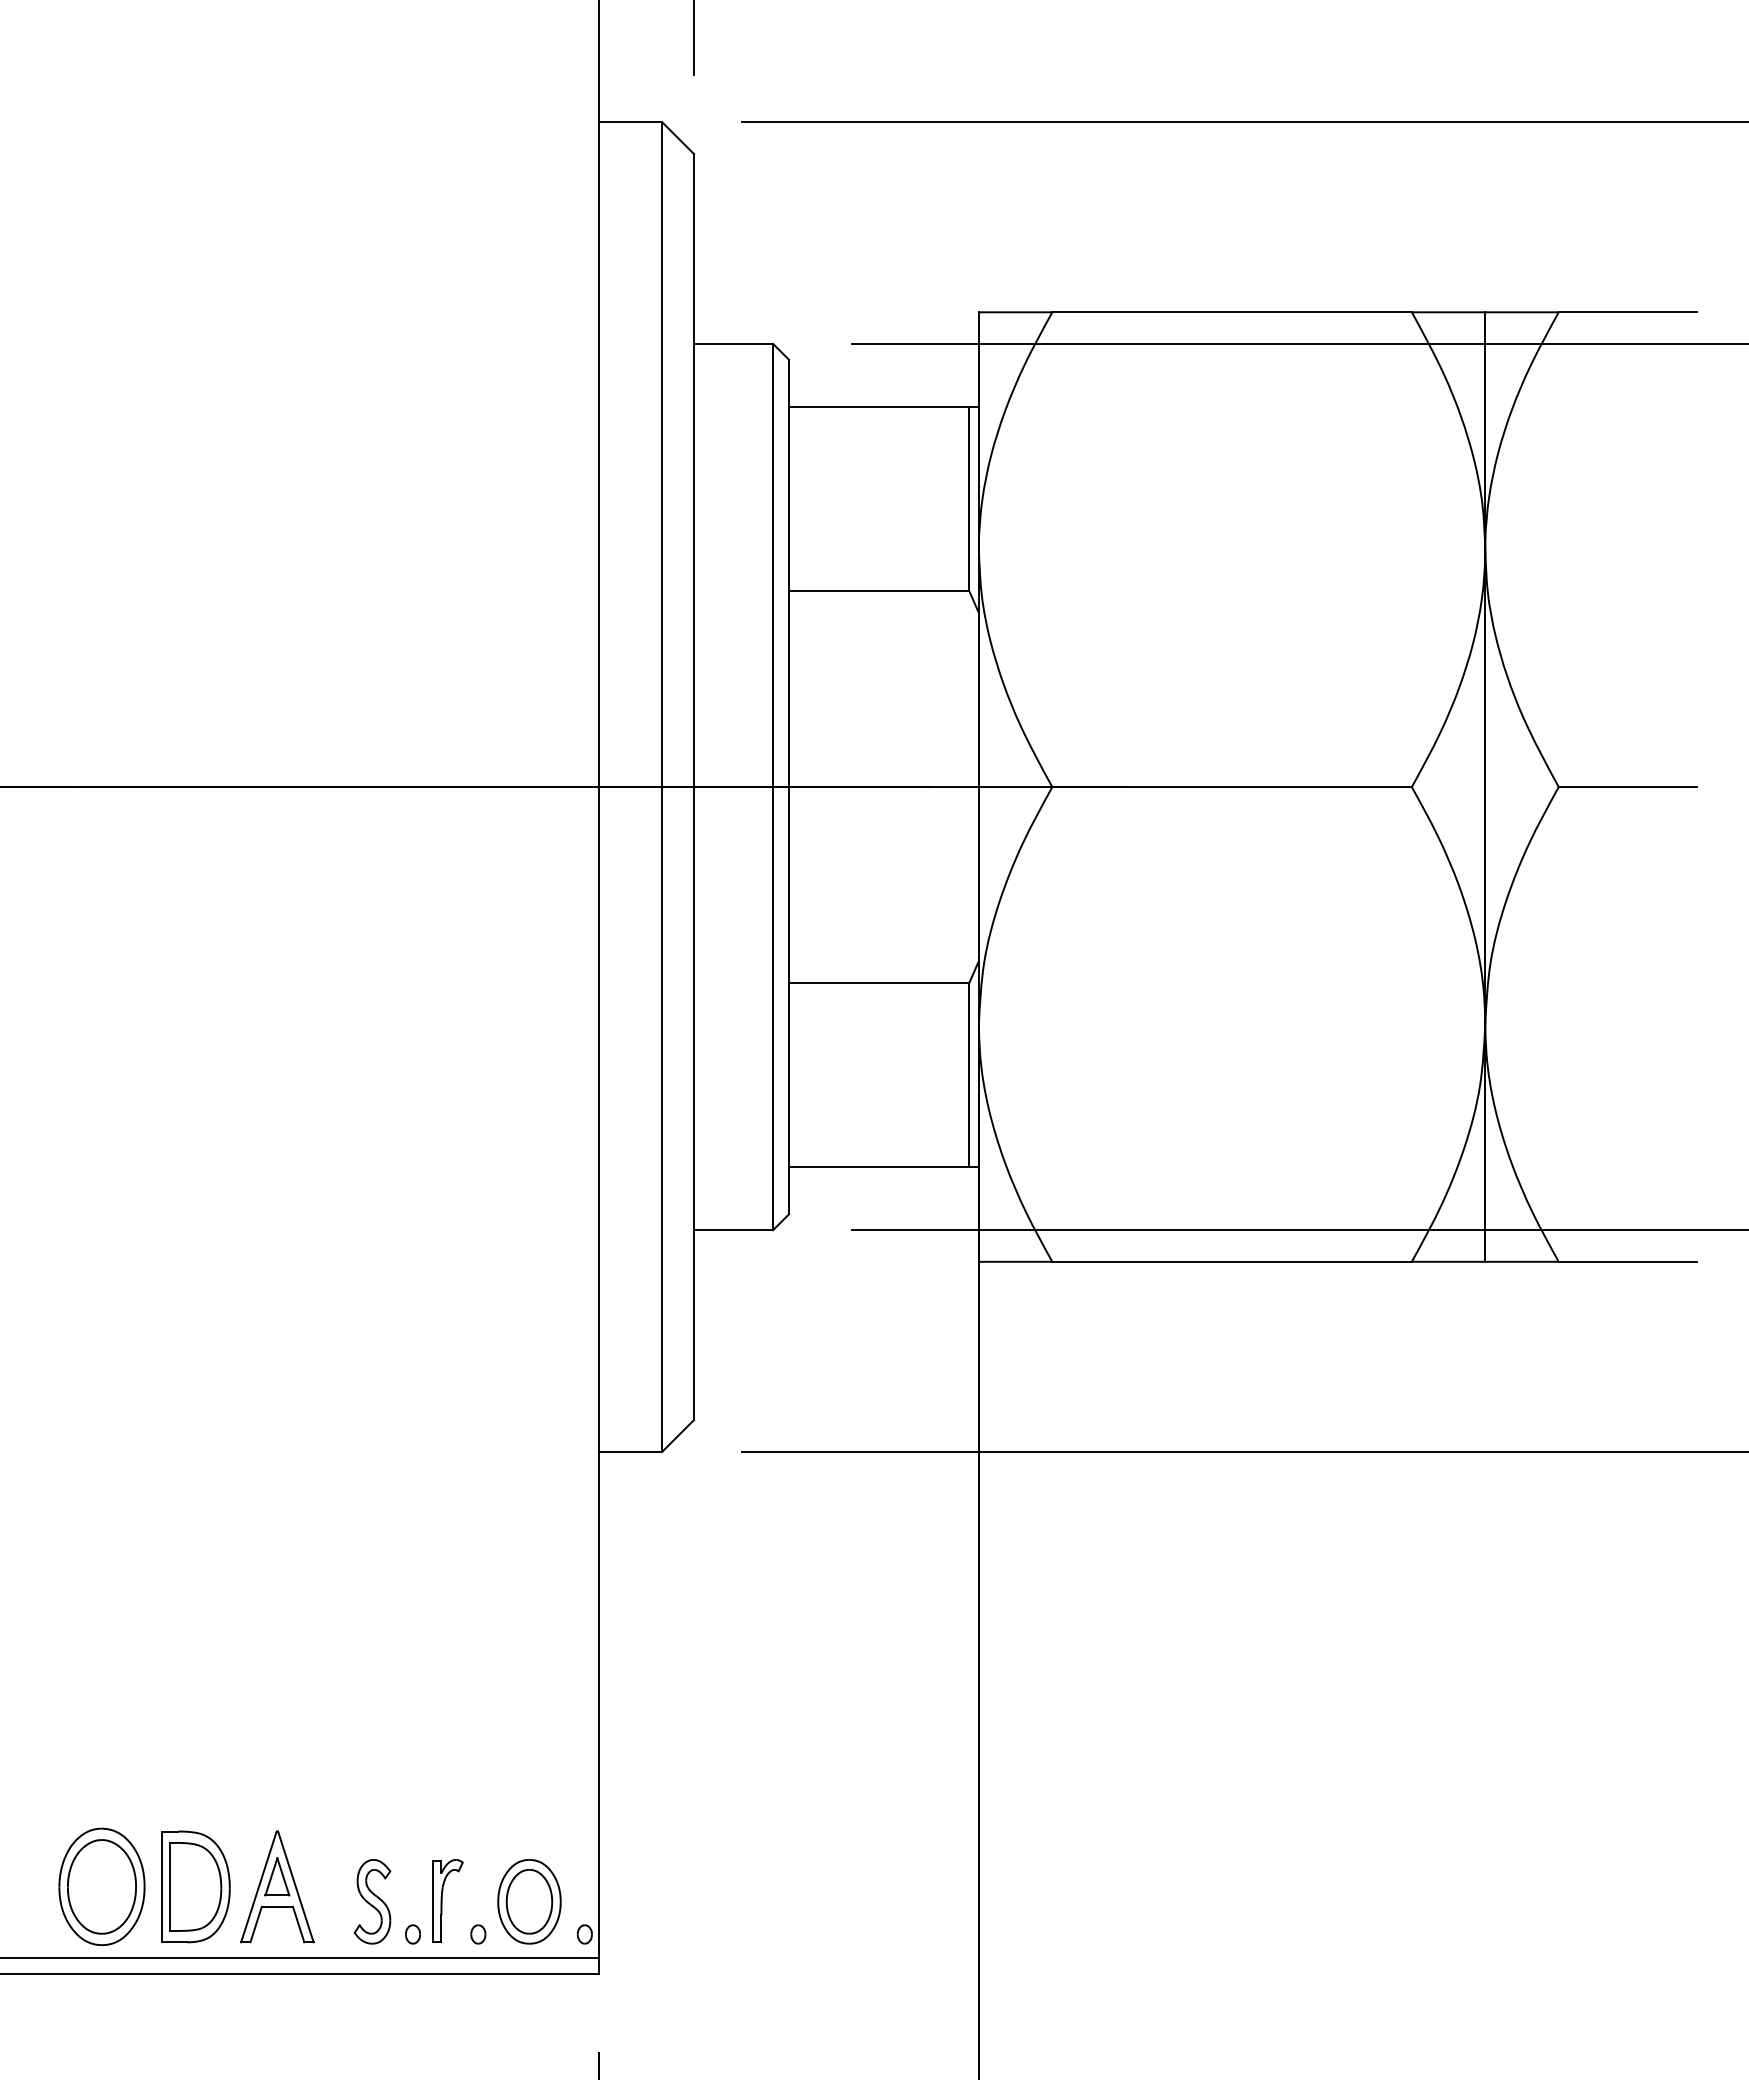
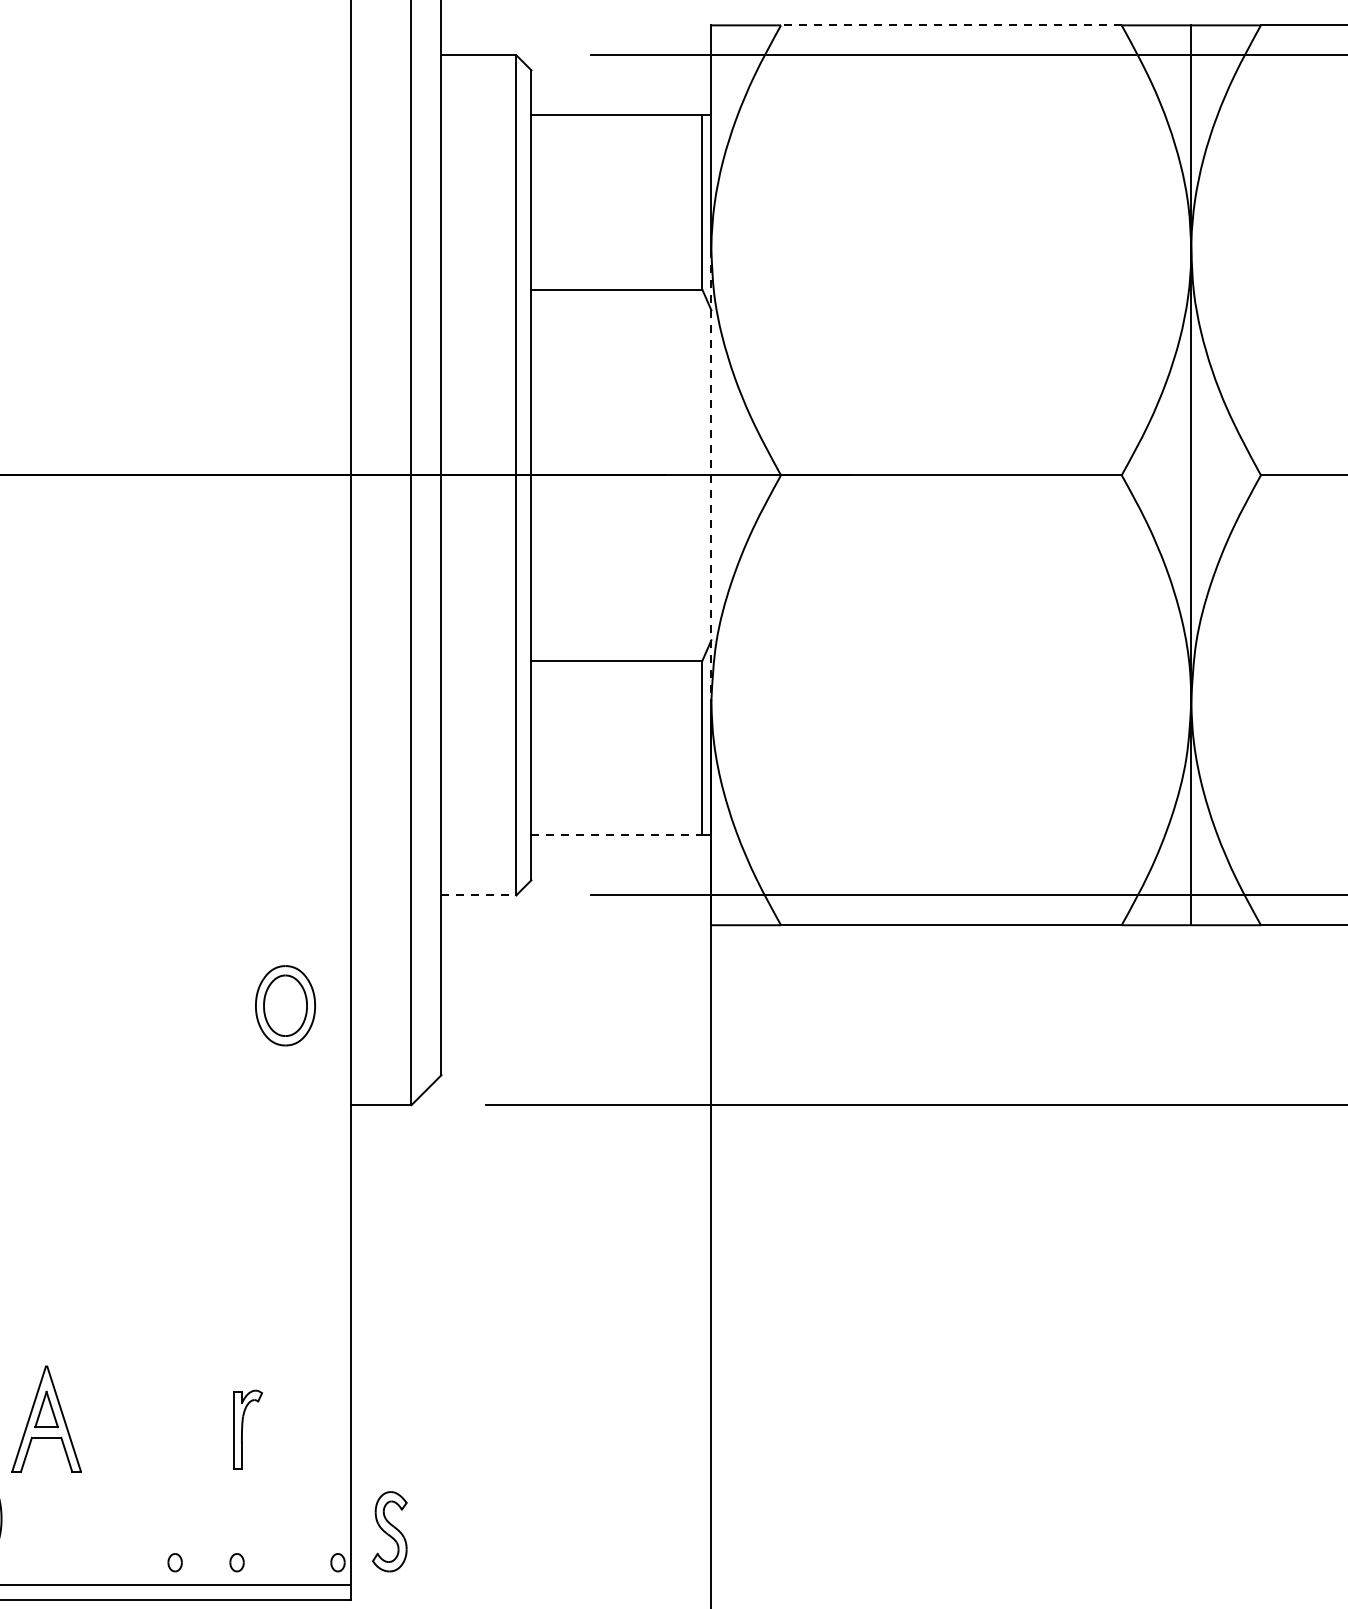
line: (1232, 312) -> (951, 25), solid -> dashed
line: (978, 787) -> (711, 475), solid -> dashed
line: (879, 1166) -> (617, 834), solid -> dashed
line: (733, 1230) -> (478, 895), solid -> dashed
part: (277, 1886) -> (46, 1418), moved
part: (447, 1900) -> (247, 1429), moved
part: (372, 1901) -> (389, 1531), moved
part: (529, 1901) -> (285, 1005), moved

